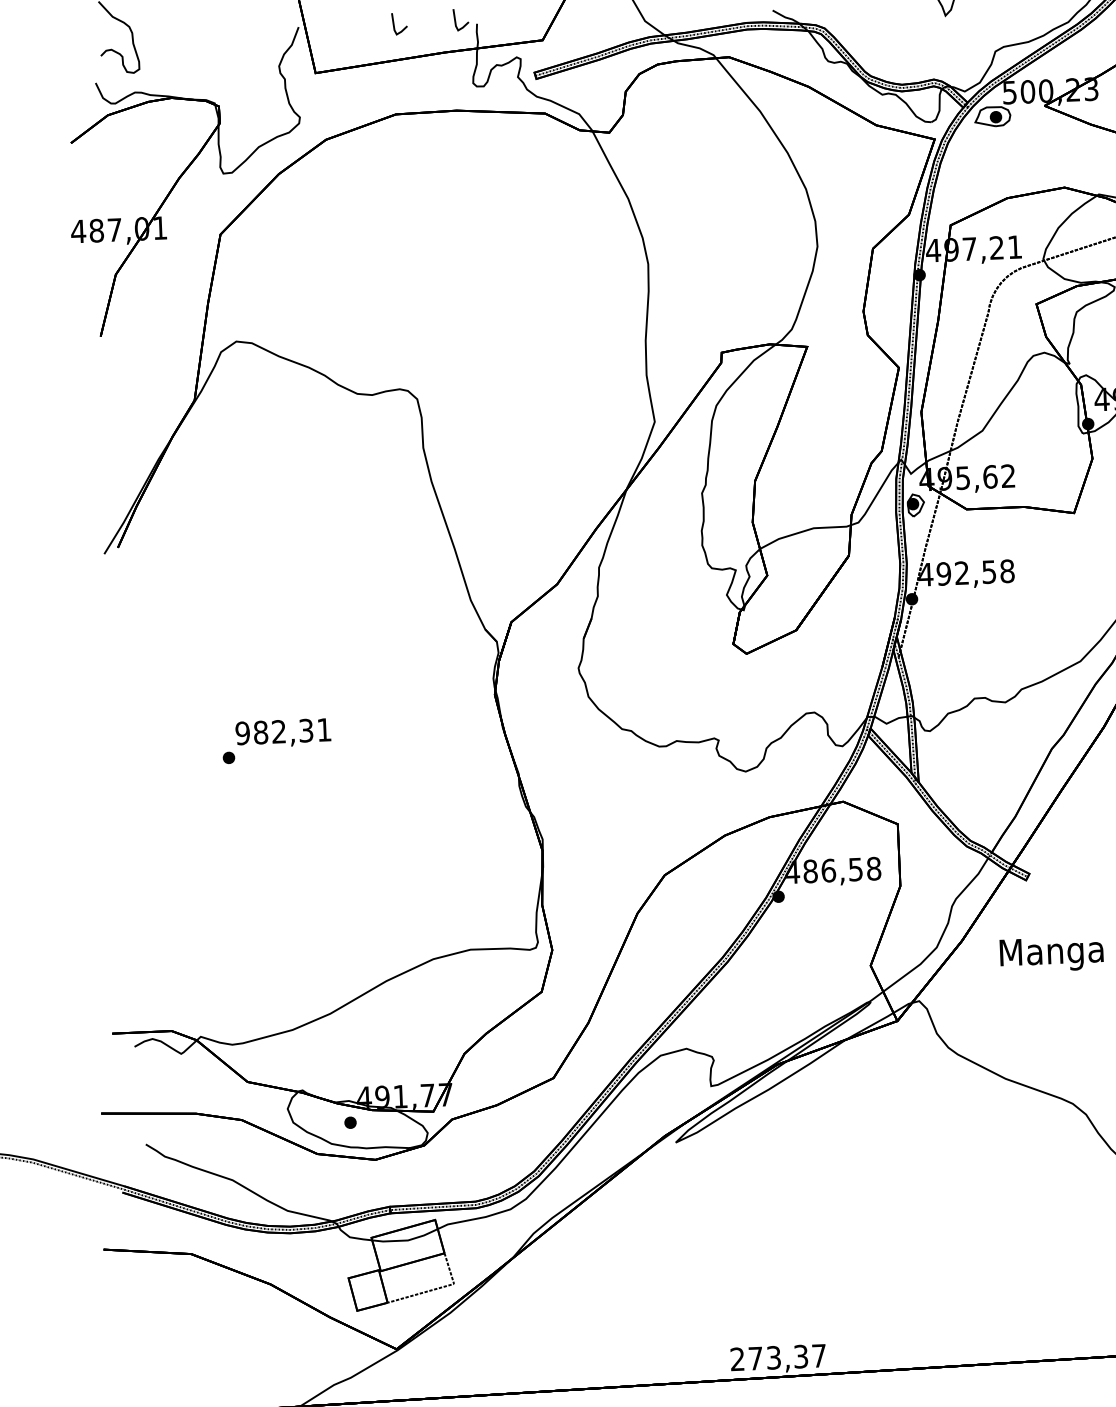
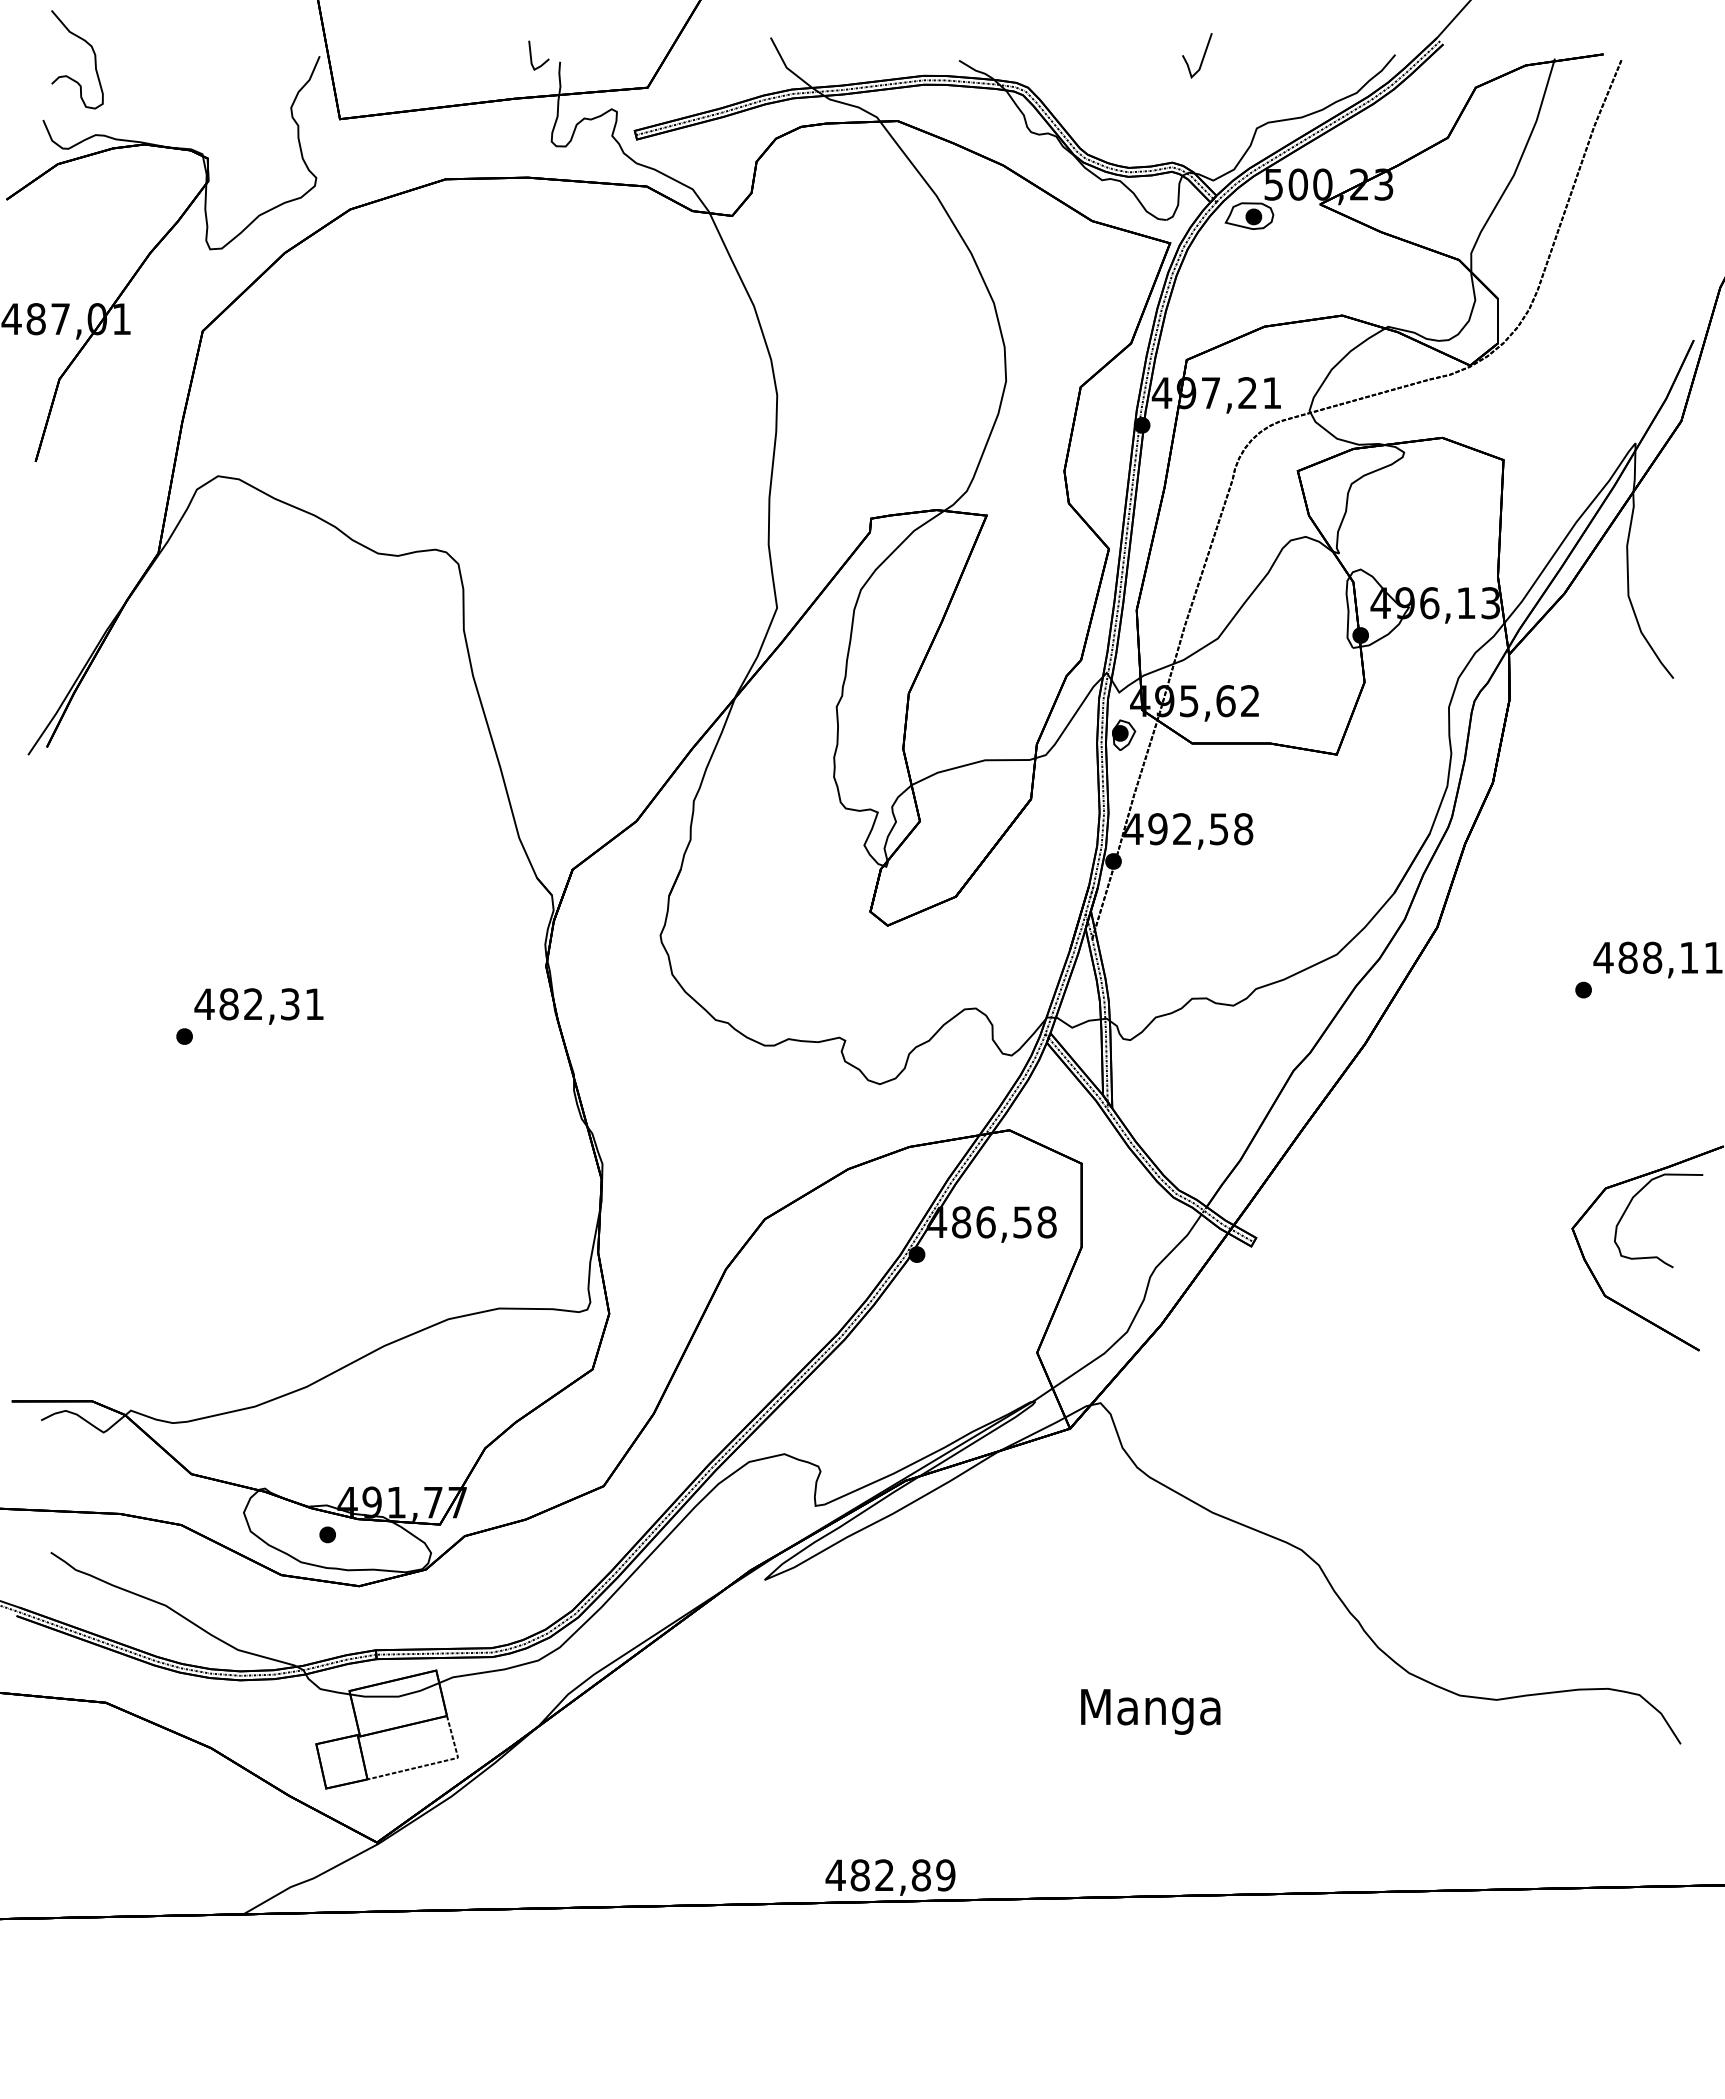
line: (394, 24) -> (448, 57), removed
text: (242, 733) -> (204, 1004), 982,31 -> 482,31
text: (1051, 954) -> (1150, 1711), moved
text: (778, 1357) -> (890, 1875), 273,37 -> 482,89

